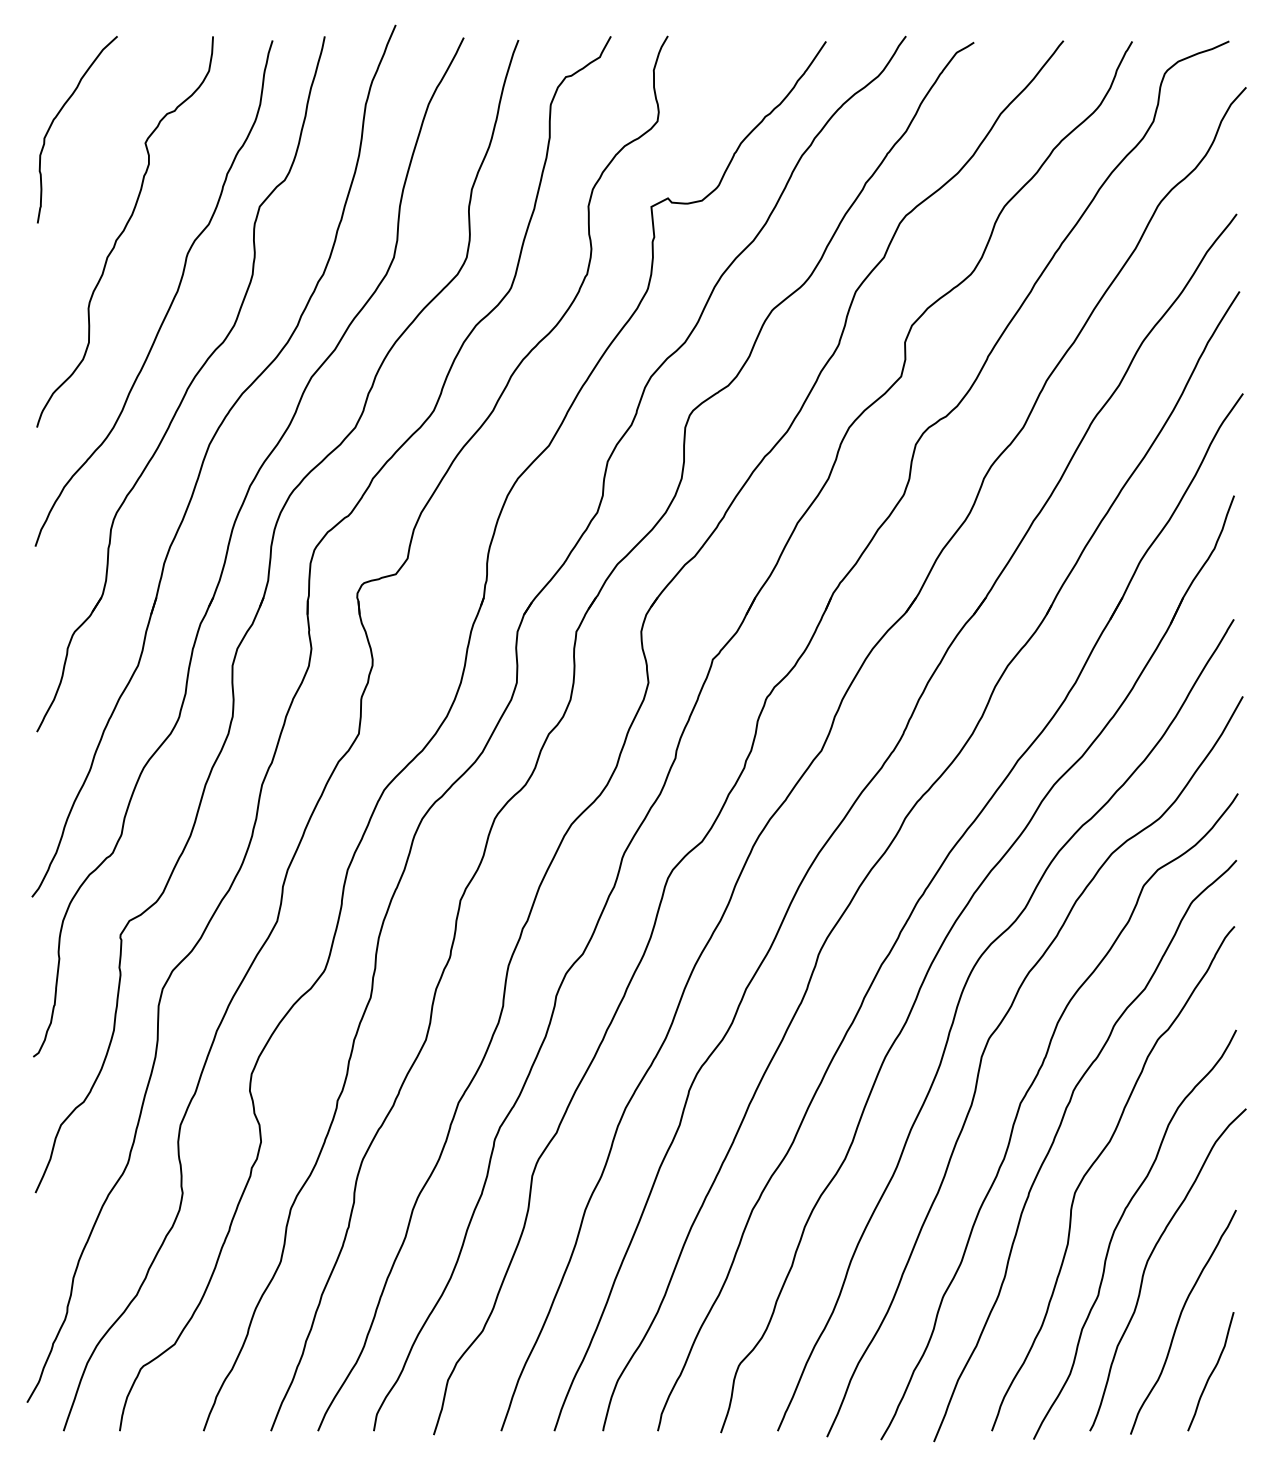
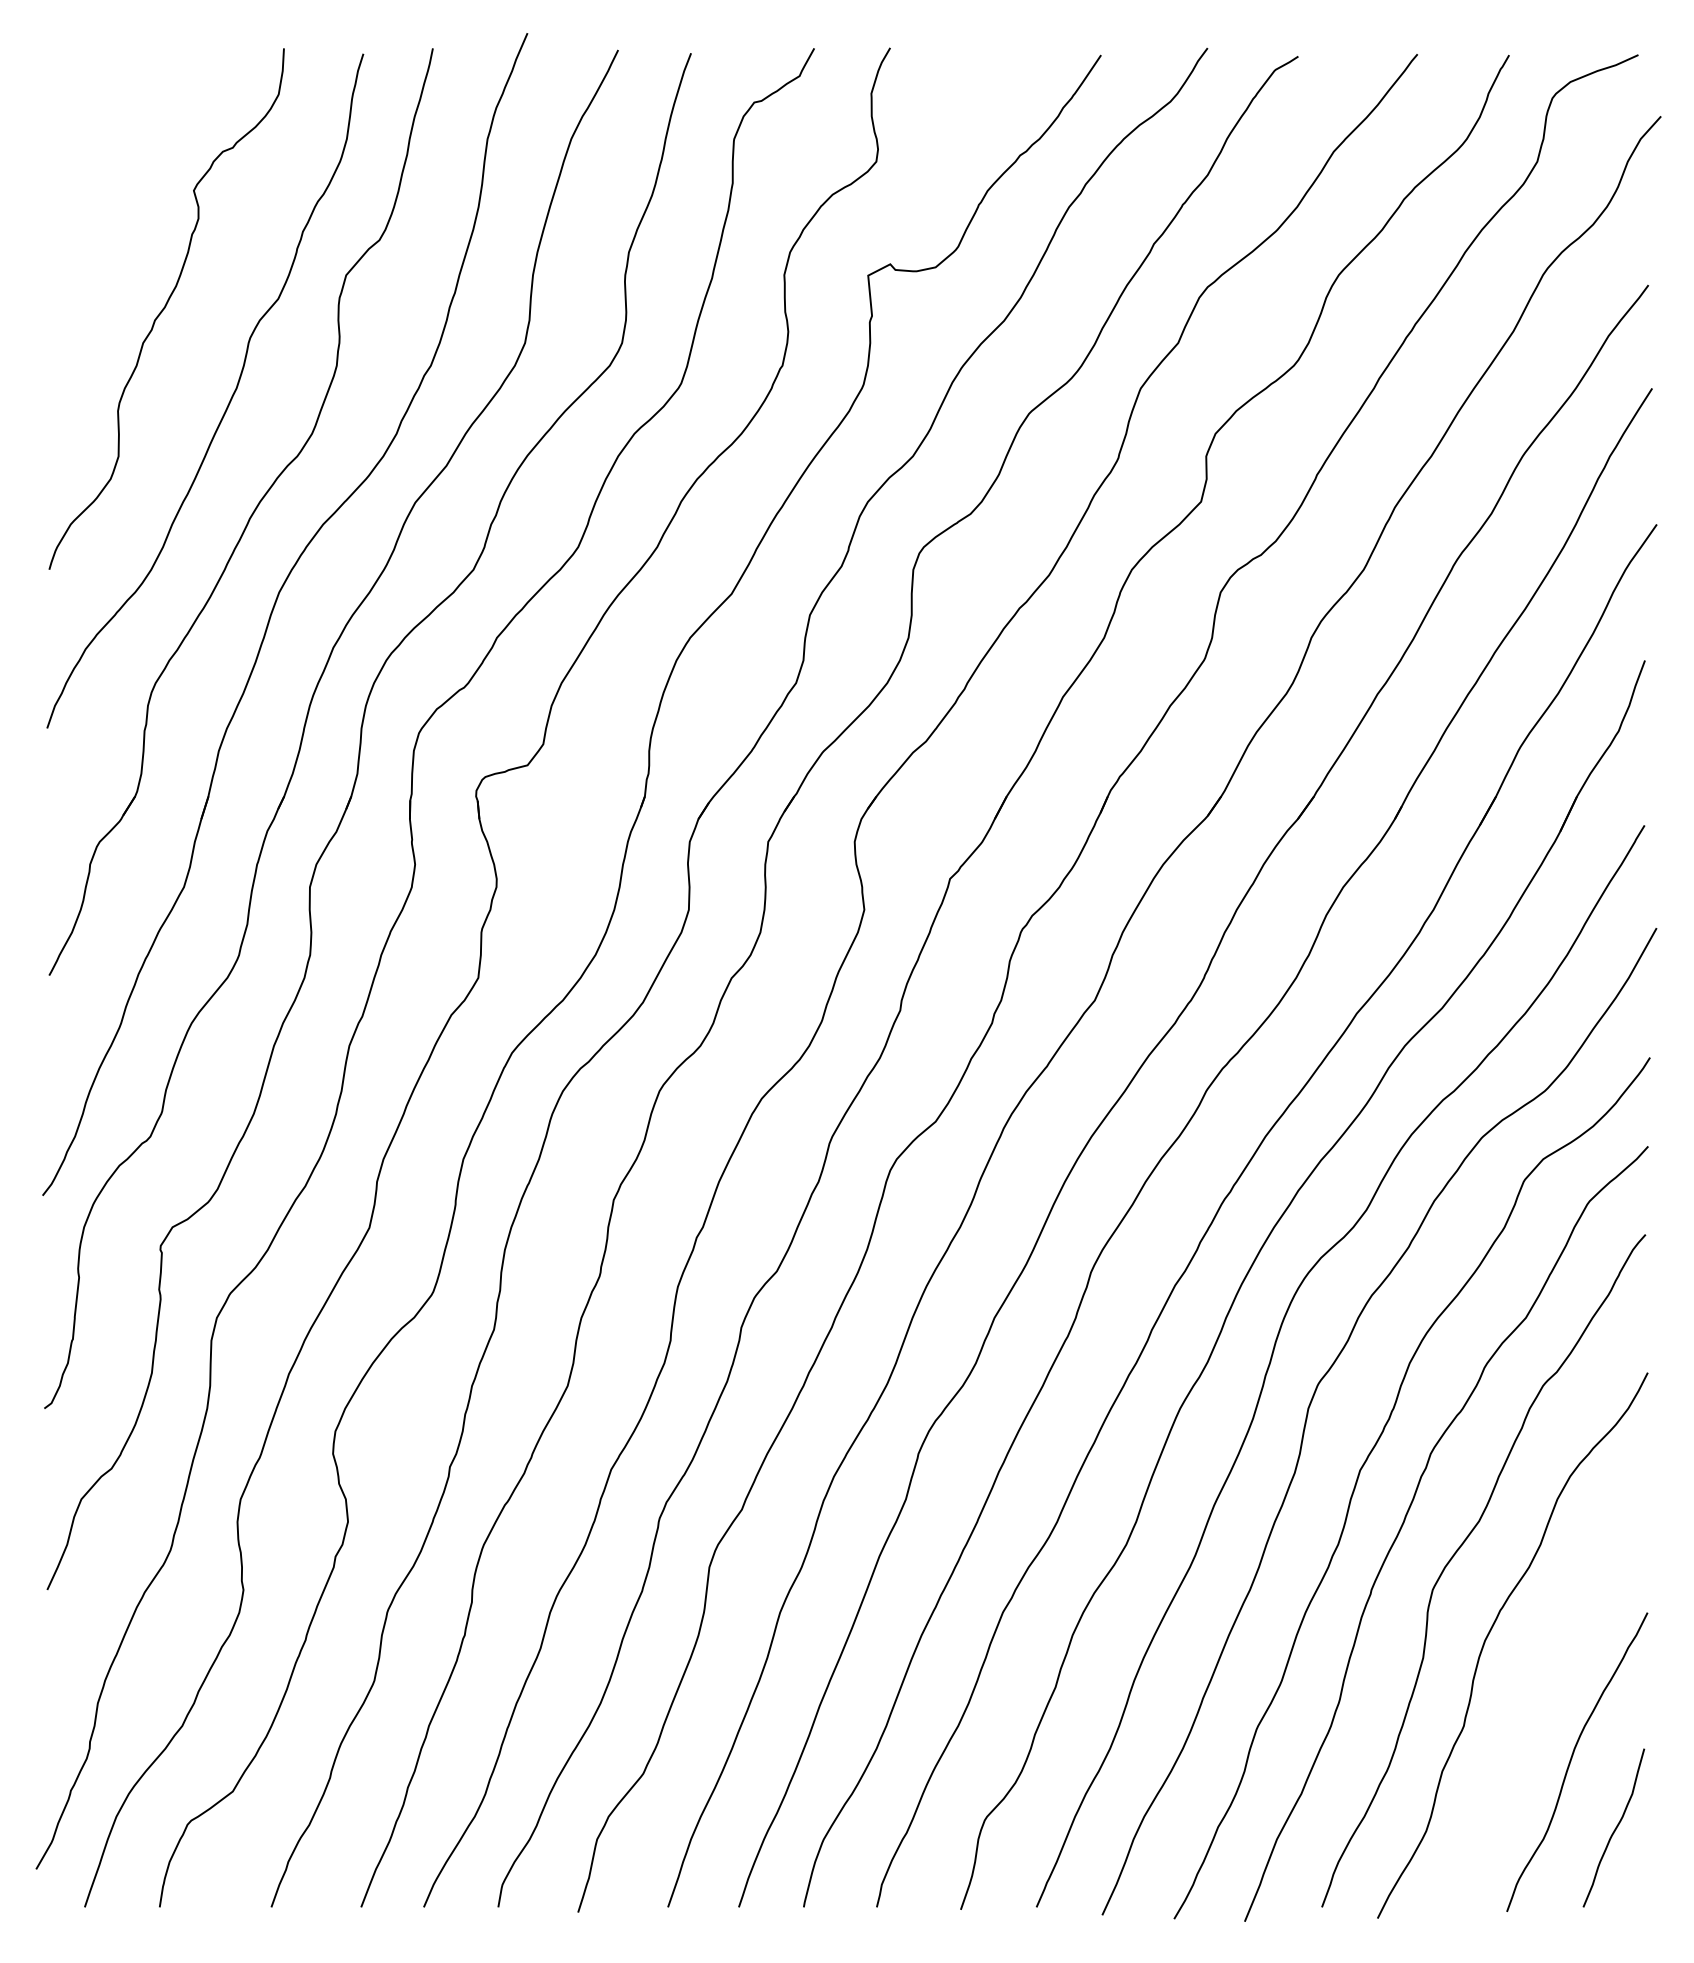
curve: (56, 117) -> (75, 156), removed
curve: (1147, 1263) -> (1529, 1684), removed

